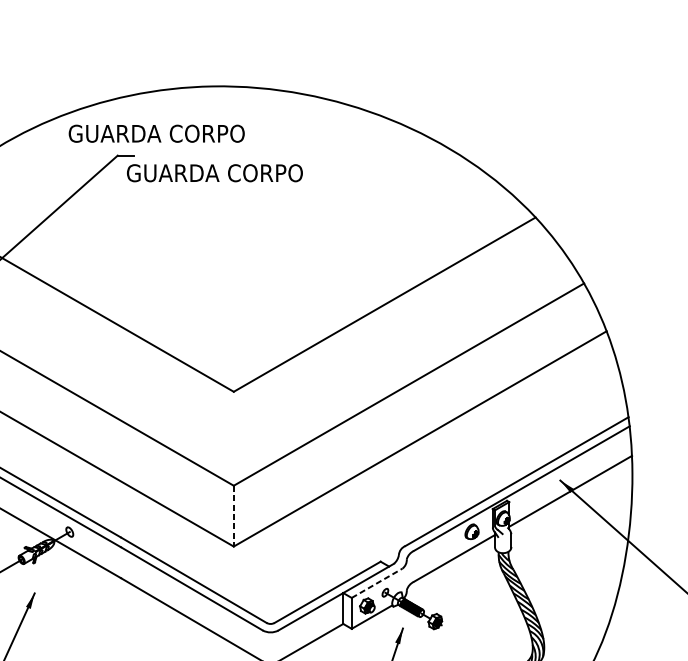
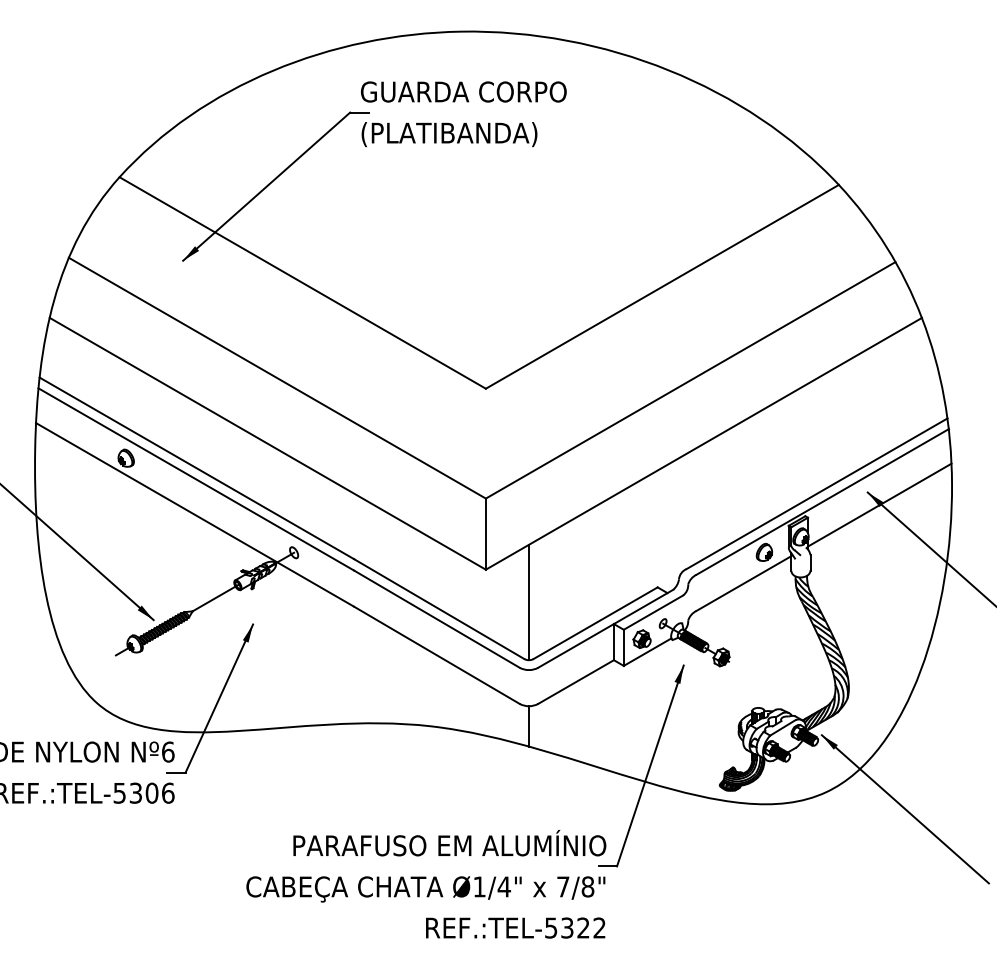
text: (156, 133) -> (463, 91), moved
text: (214, 174) -> (463, 134), GUARDA CORPO -> (PLATIBANDA)
line: (233, 516) -> (485, 534), dashed -> solid
line: (270, 574) -> (528, 602), added
line: (377, 583) -> (653, 612), dashed -> solid

